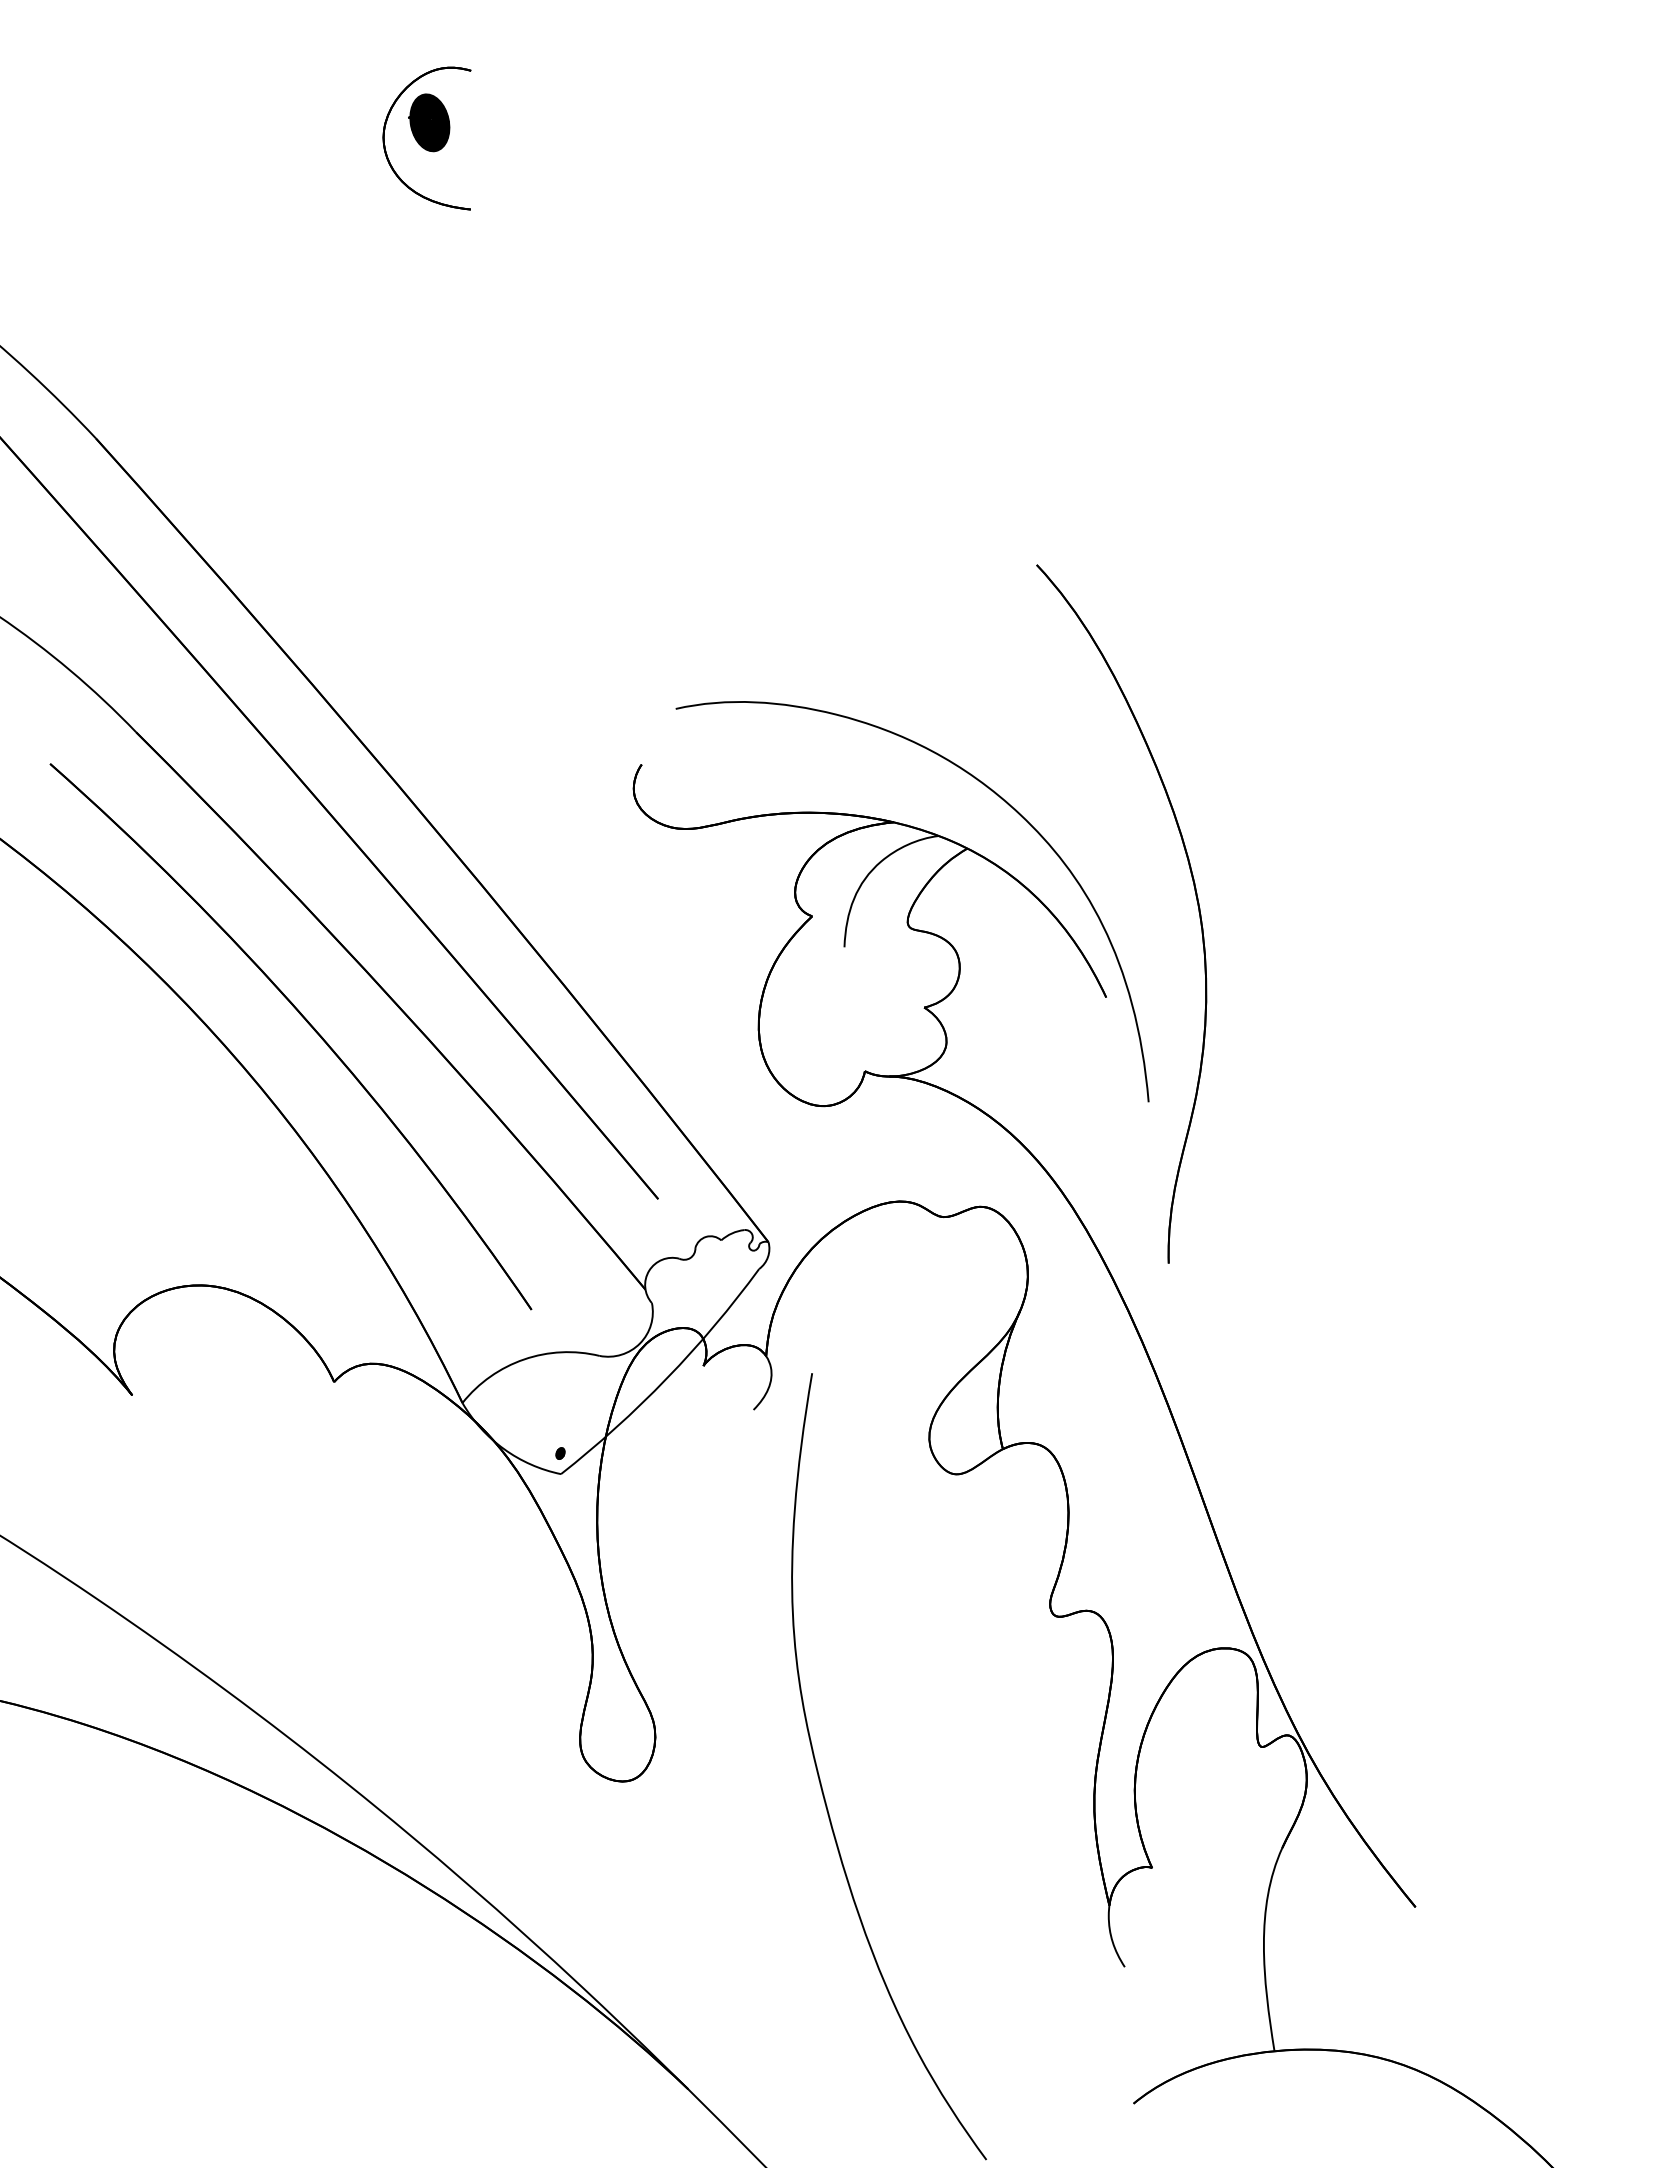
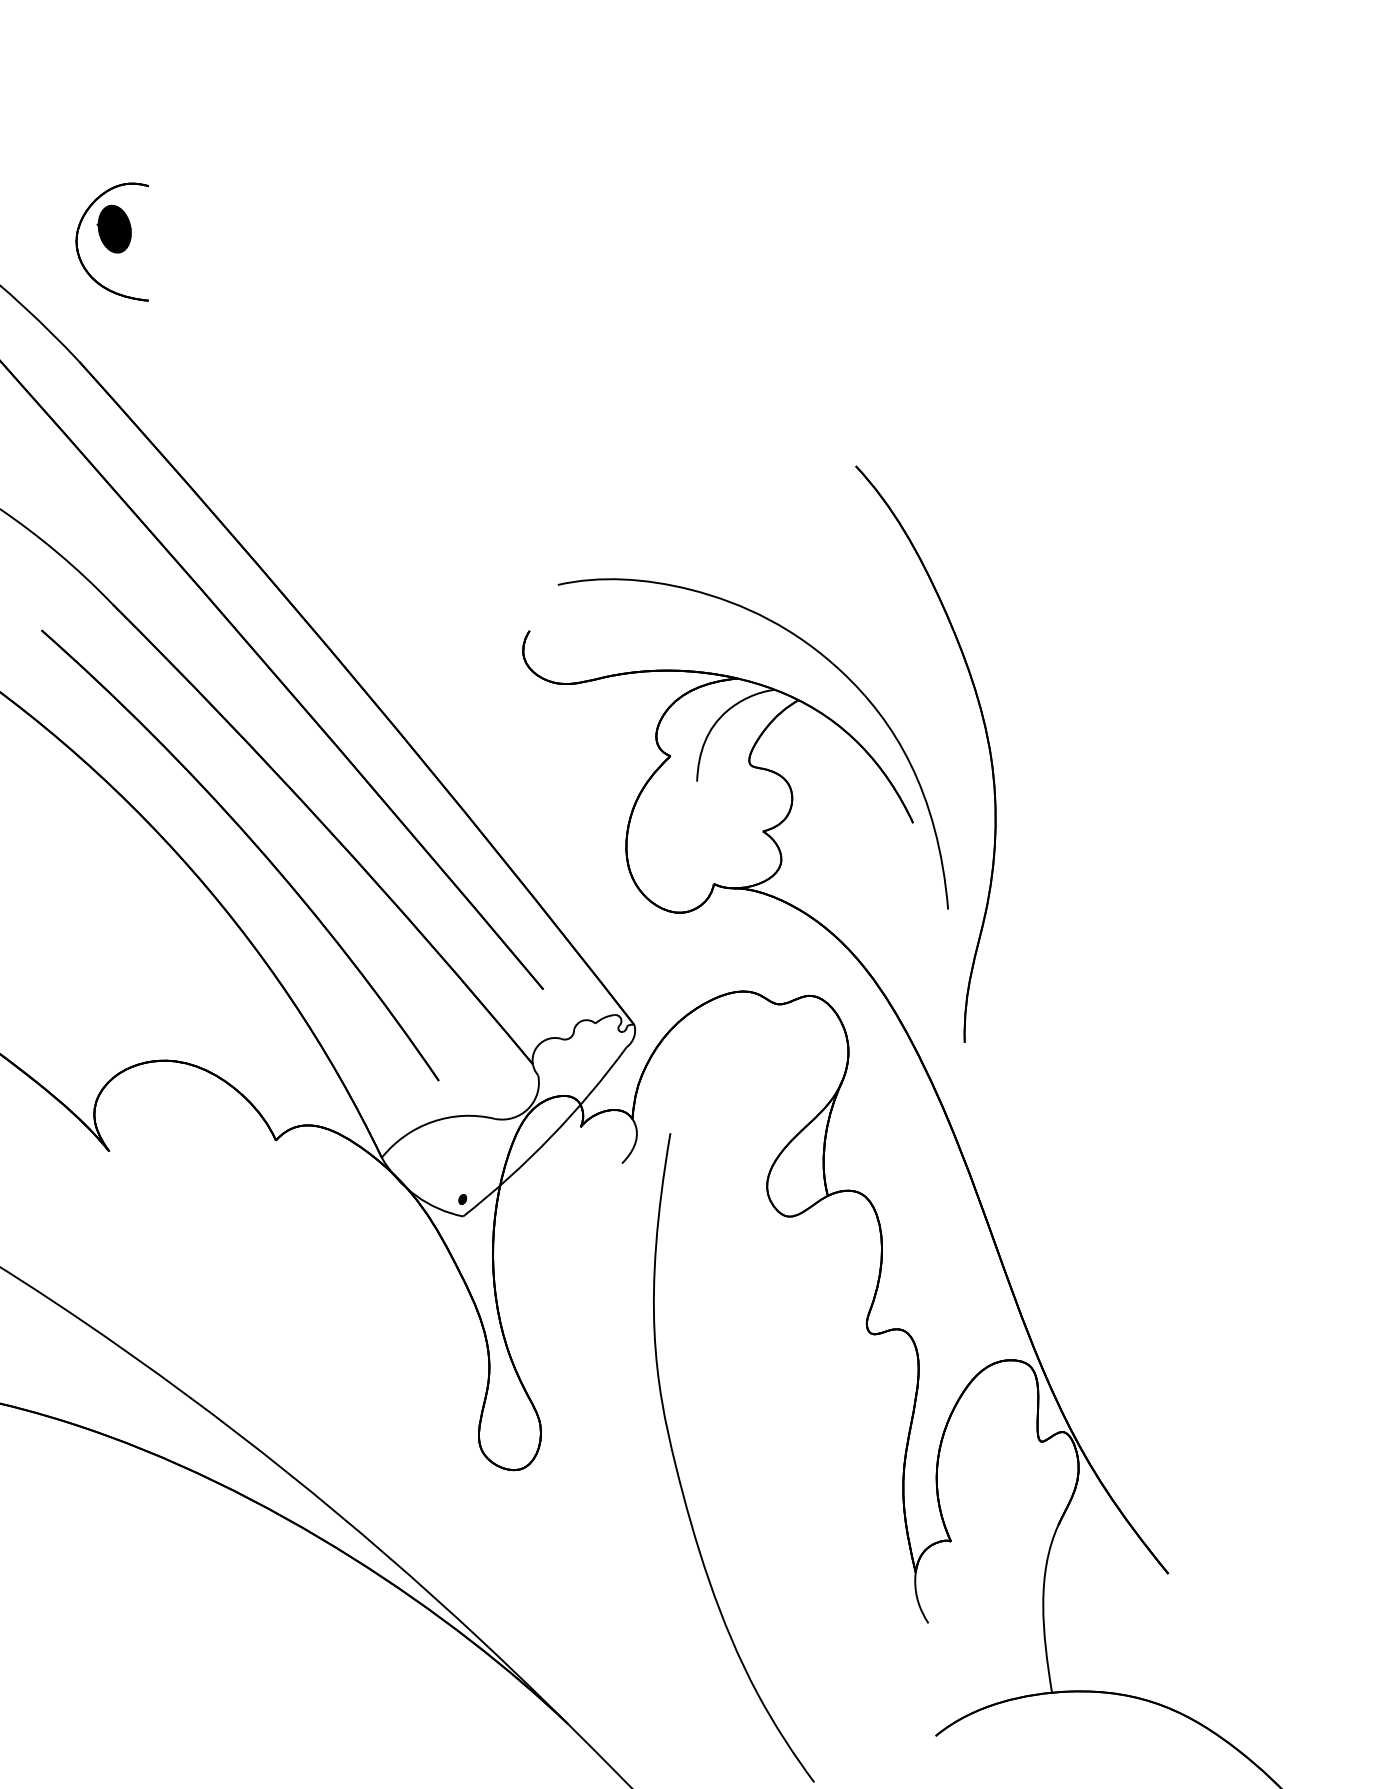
part: (426, 138) -> (111, 242), moved

